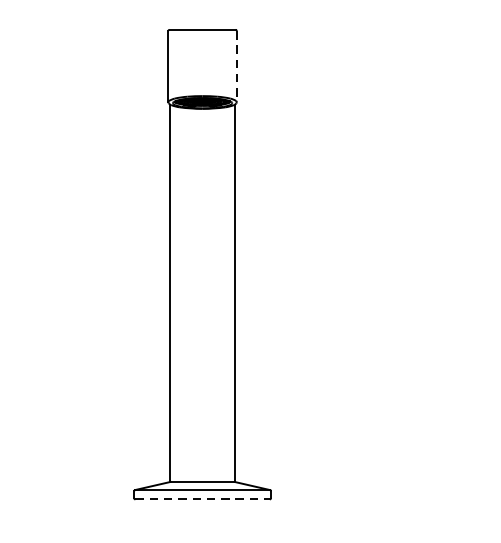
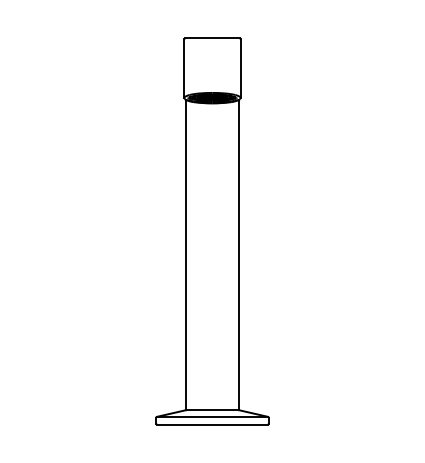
line: (236, 67) -> (240, 69), dashed -> solid
line: (202, 499) -> (212, 424), dashed -> solid

